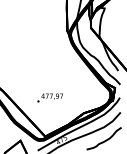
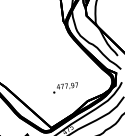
text: (49, 97) -> (64, 87), moved

